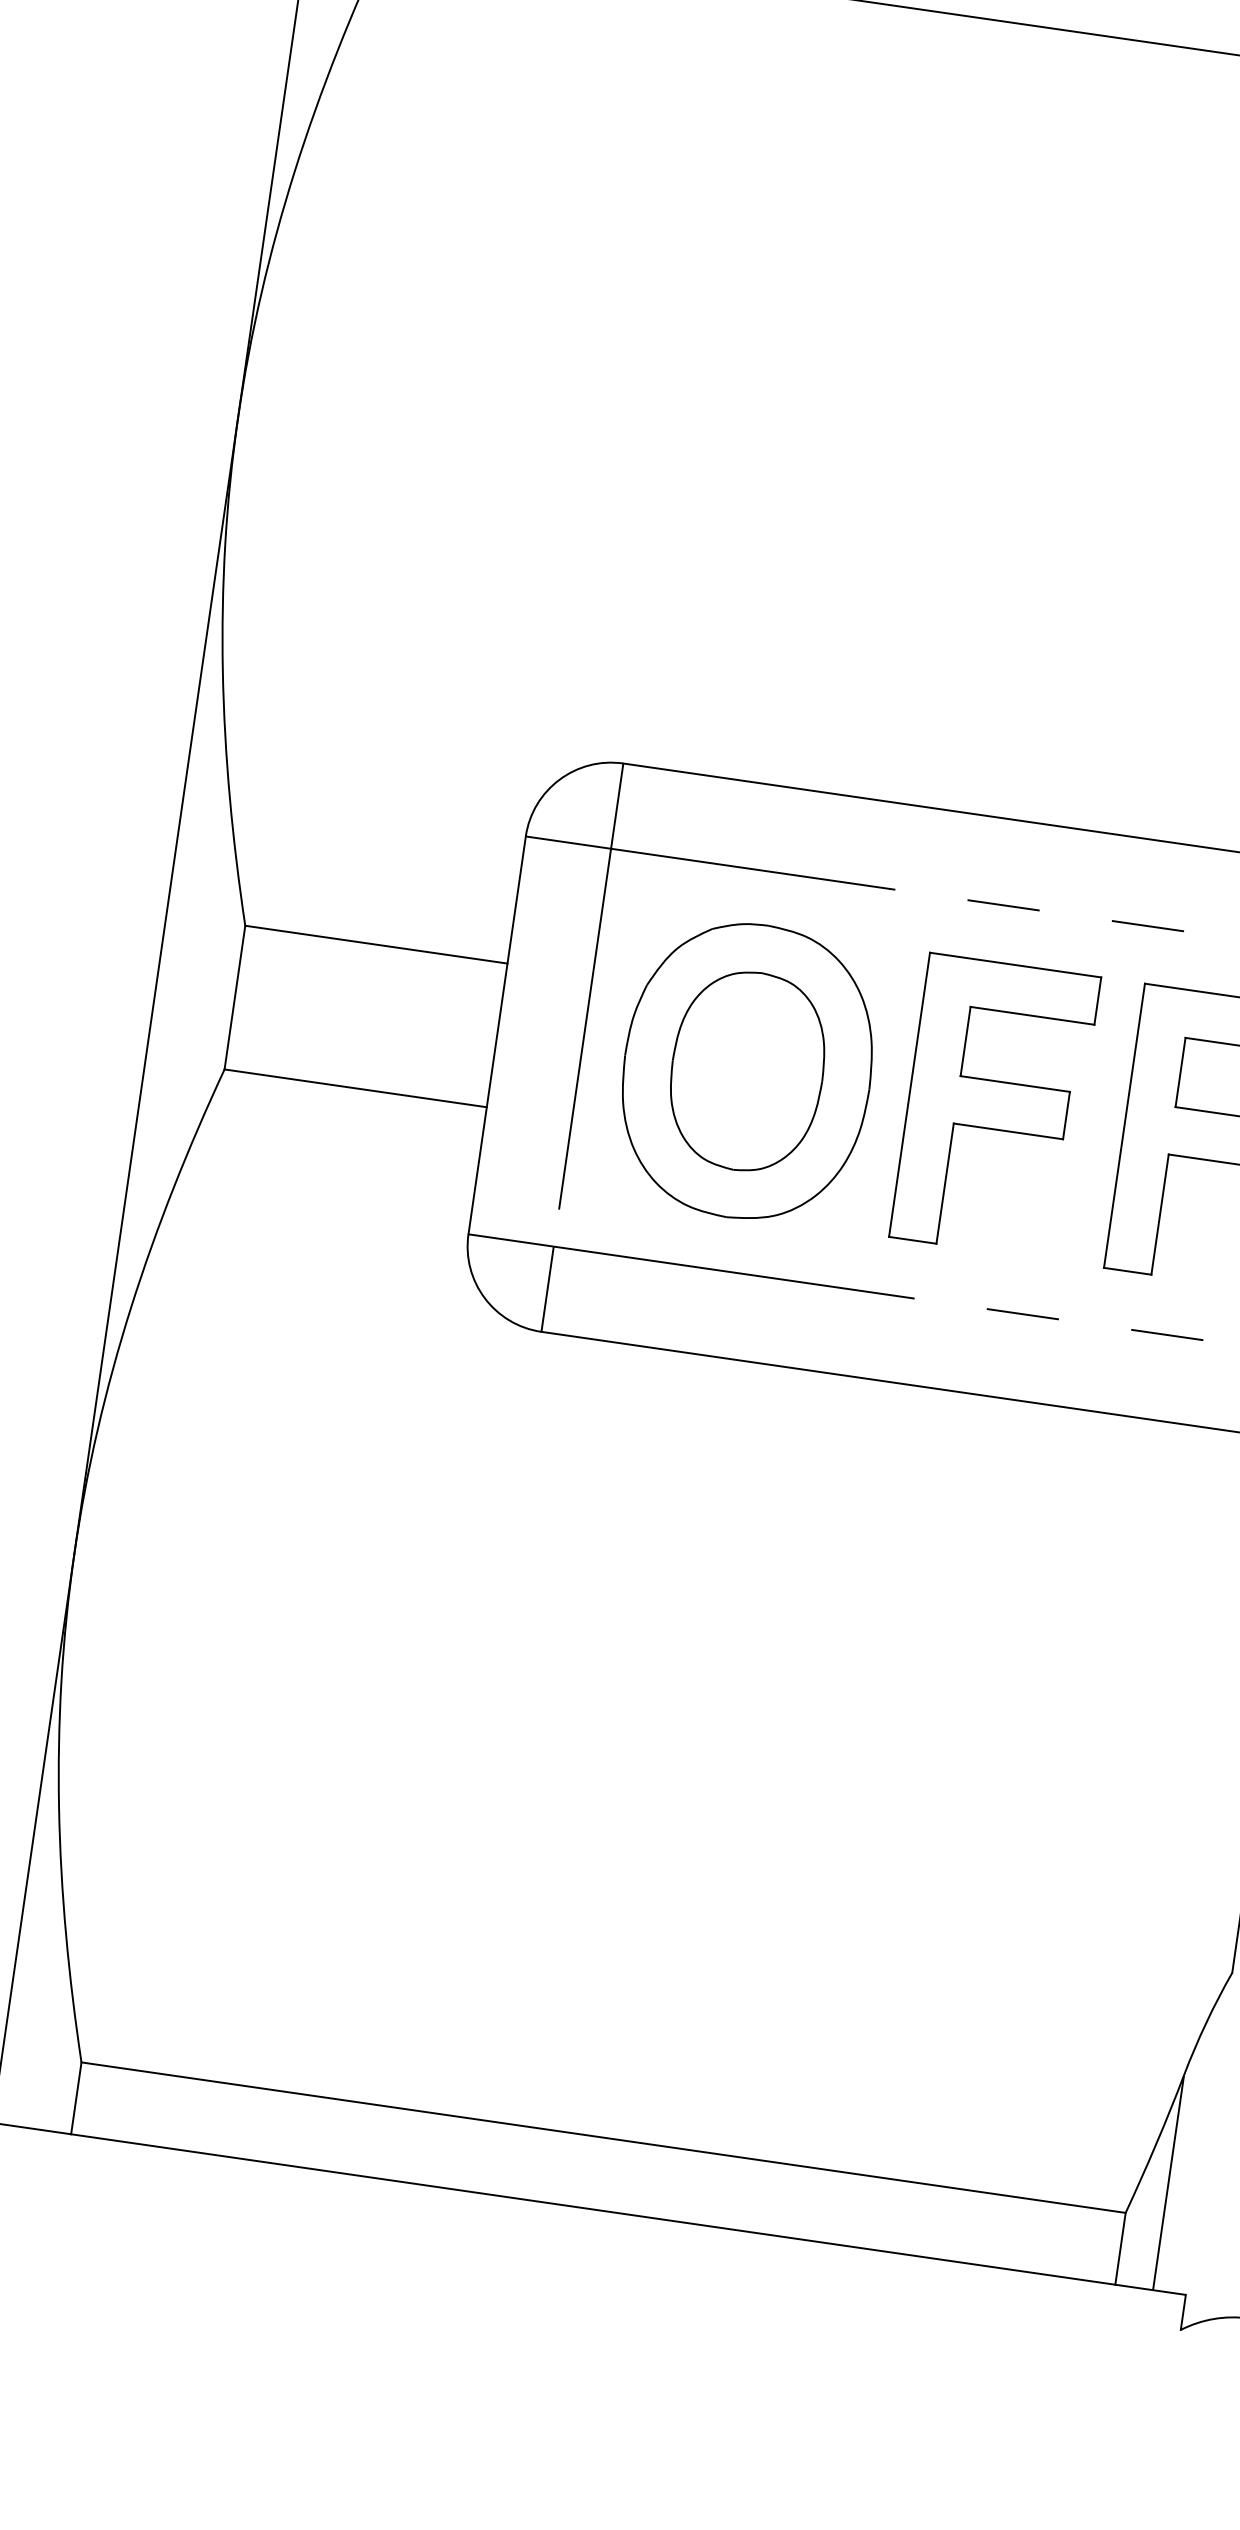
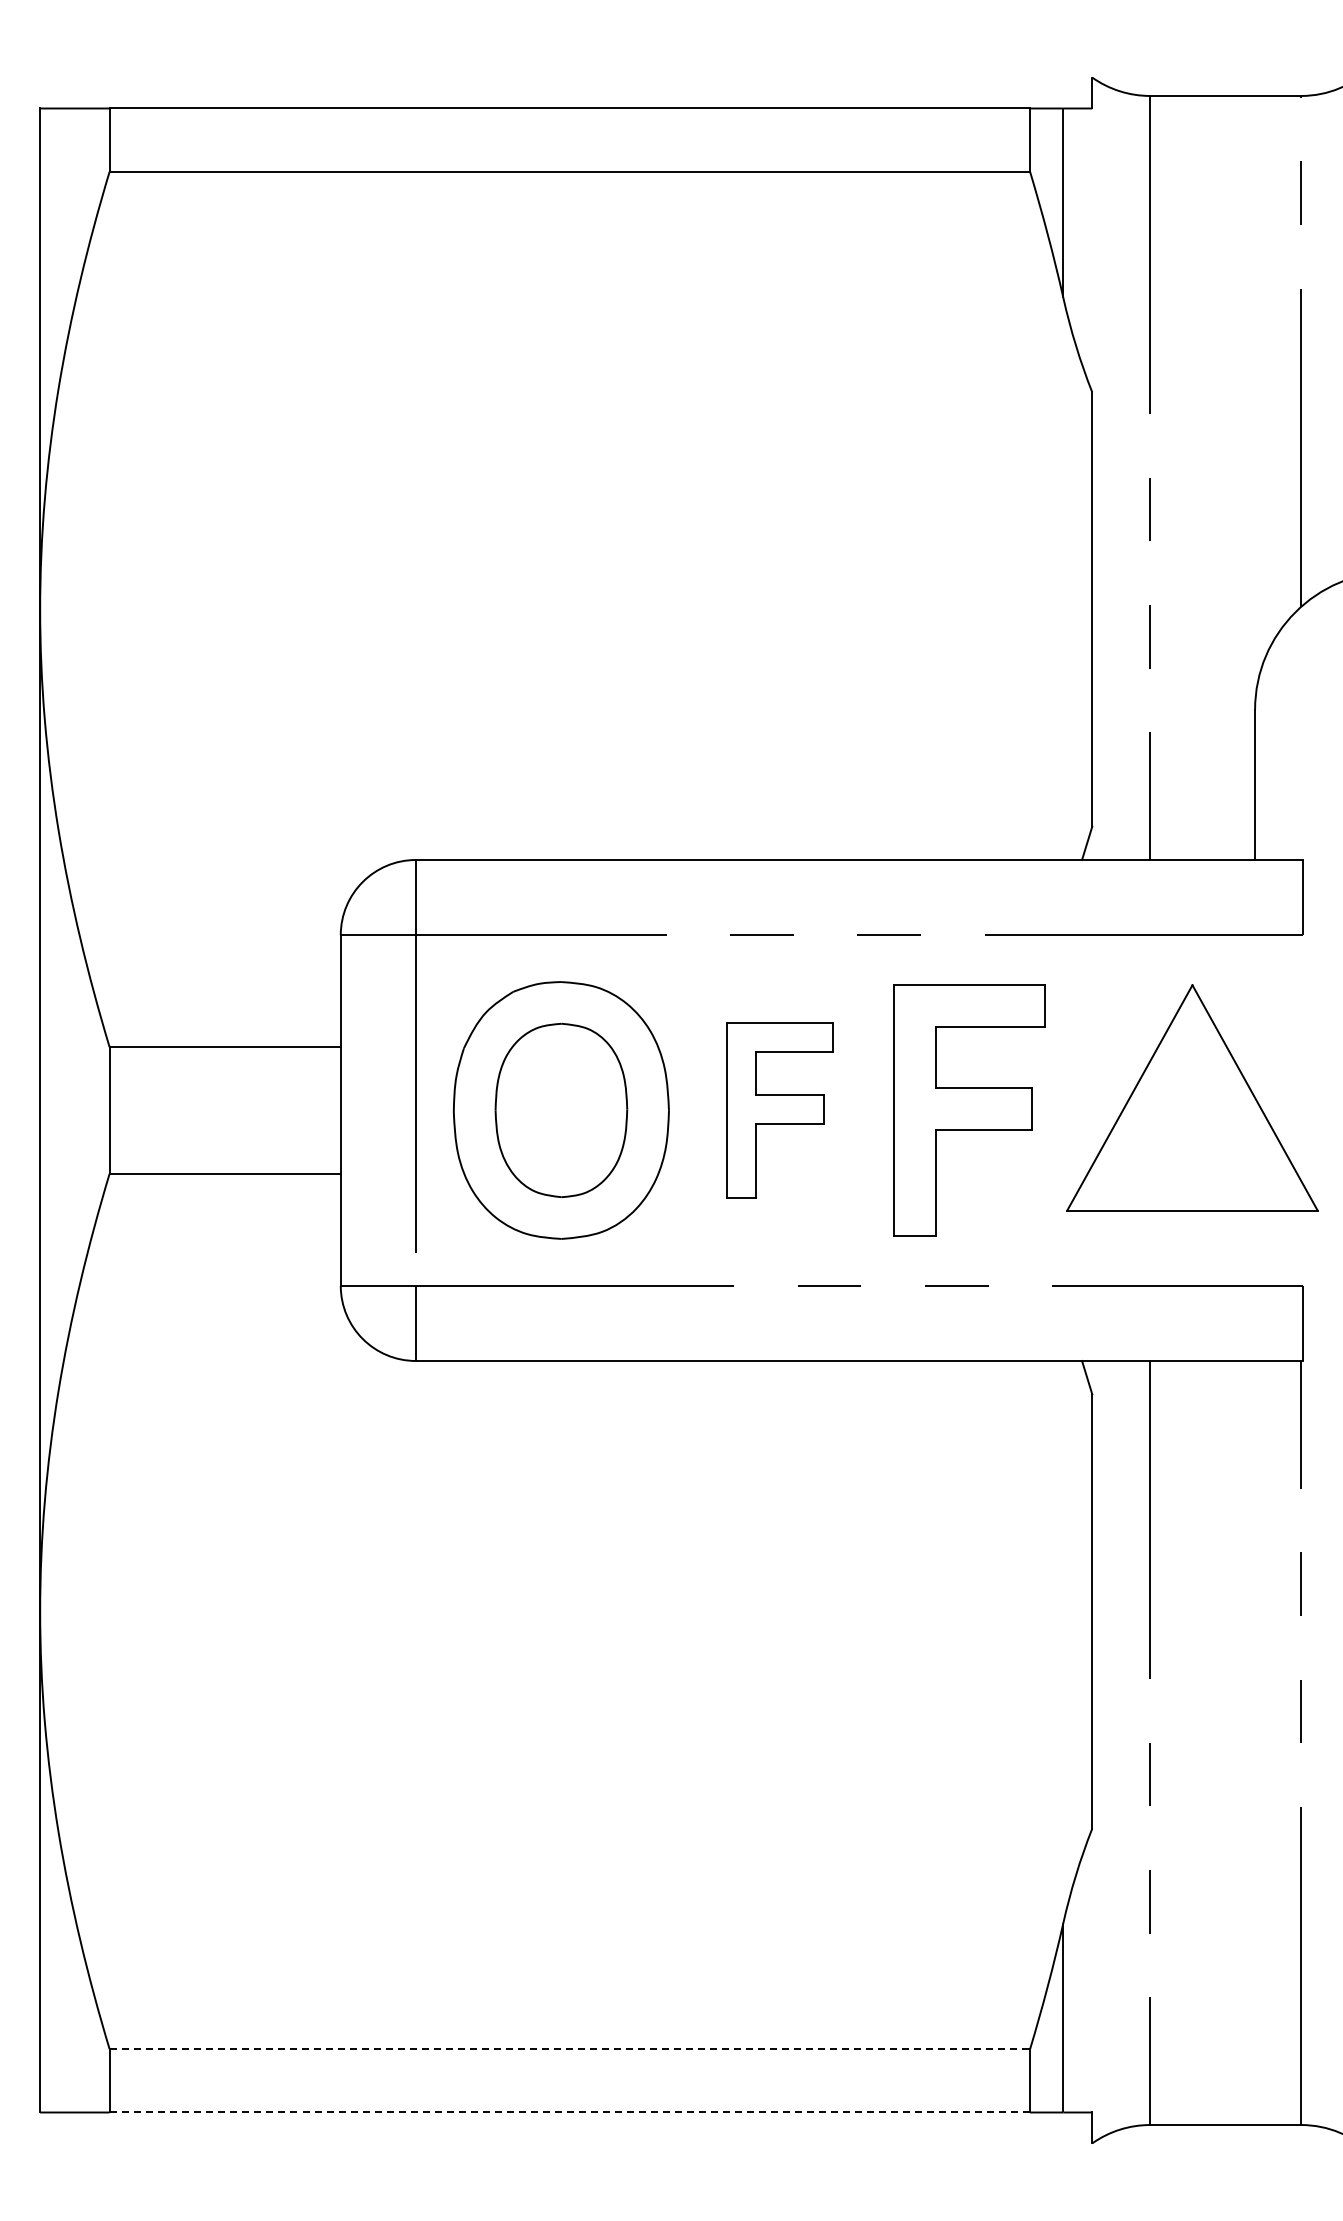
part: (994, 1107) -> (779, 1110), size x0.7
line: (604, 2138) -> (570, 2049), solid -> dashed
line: (592, 2209) -> (569, 2112), solid -> dashed

